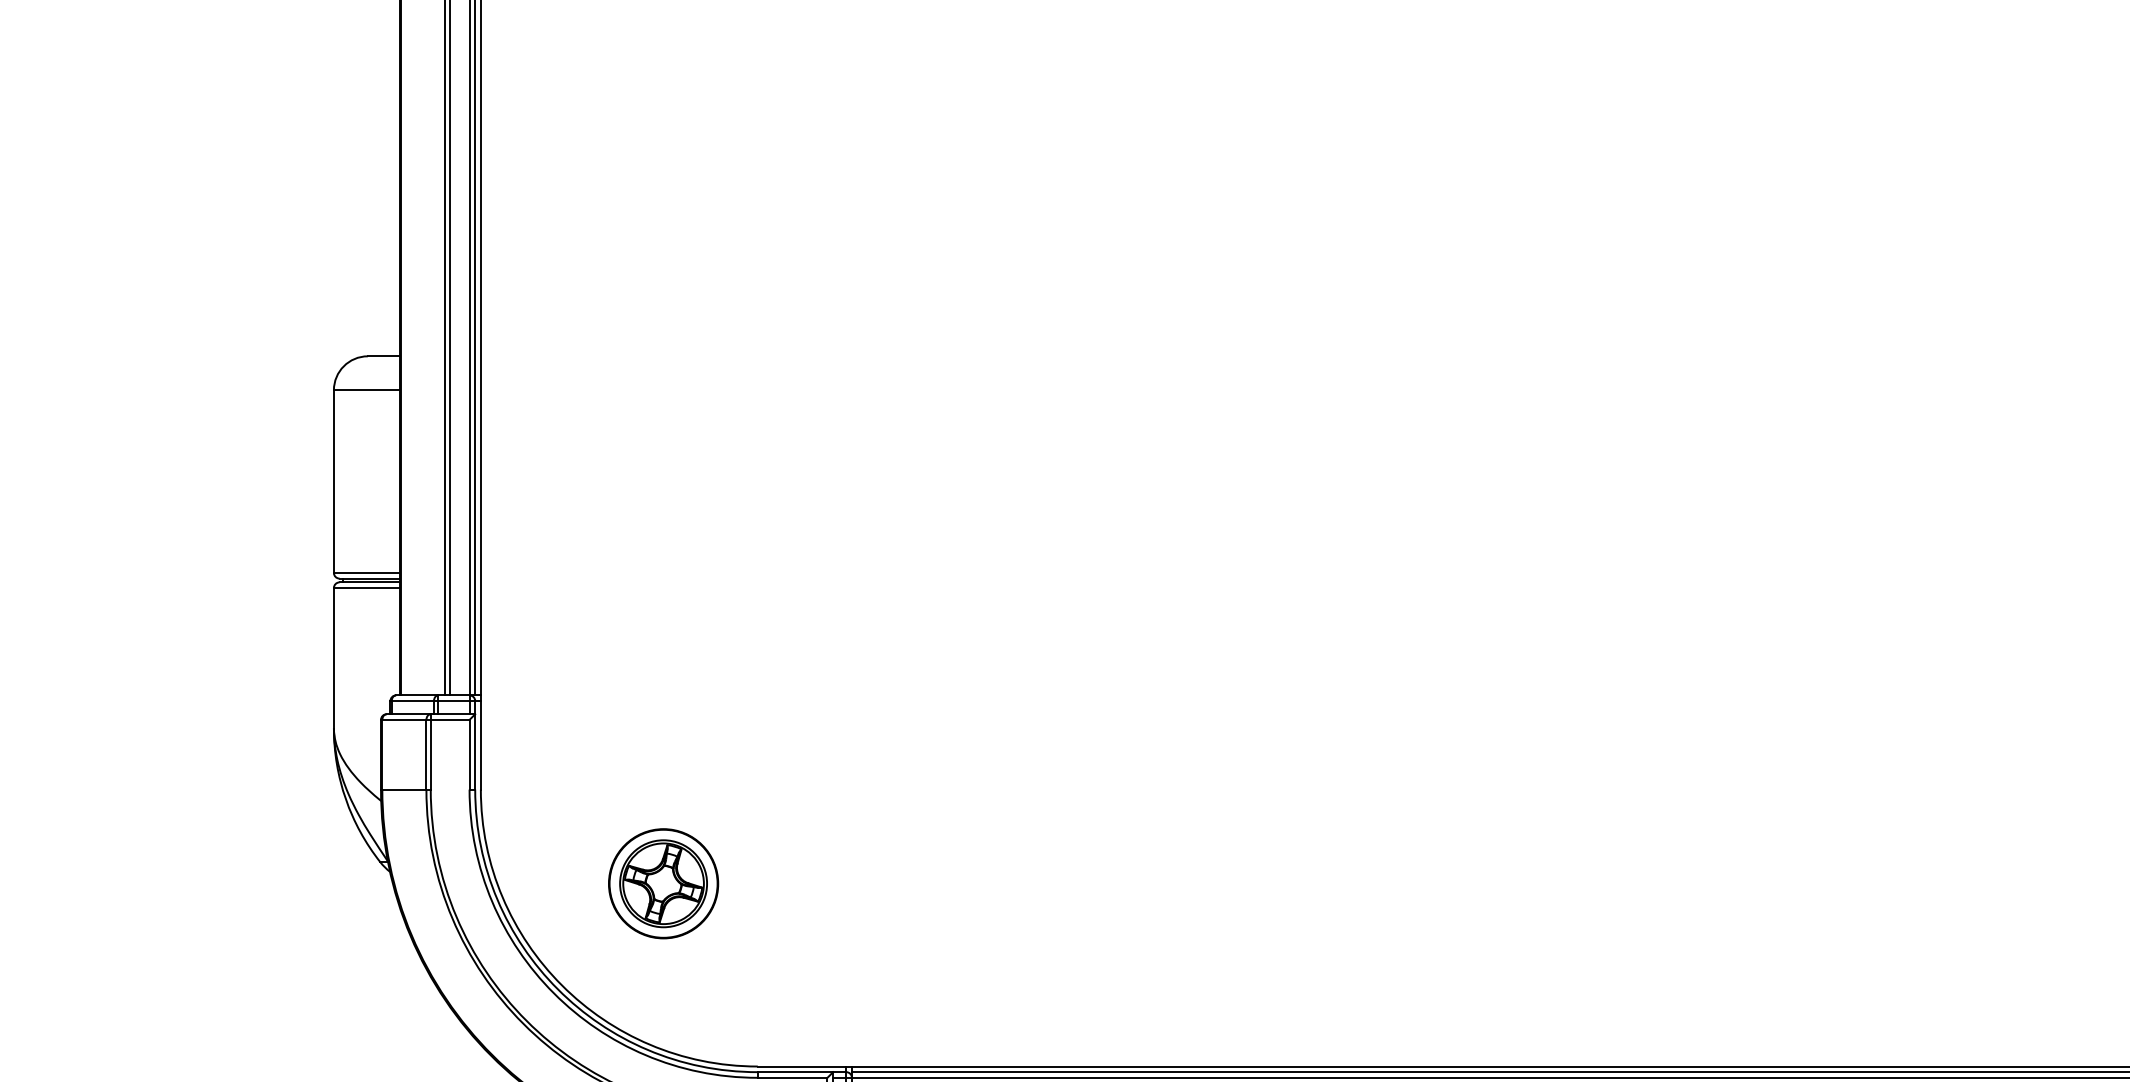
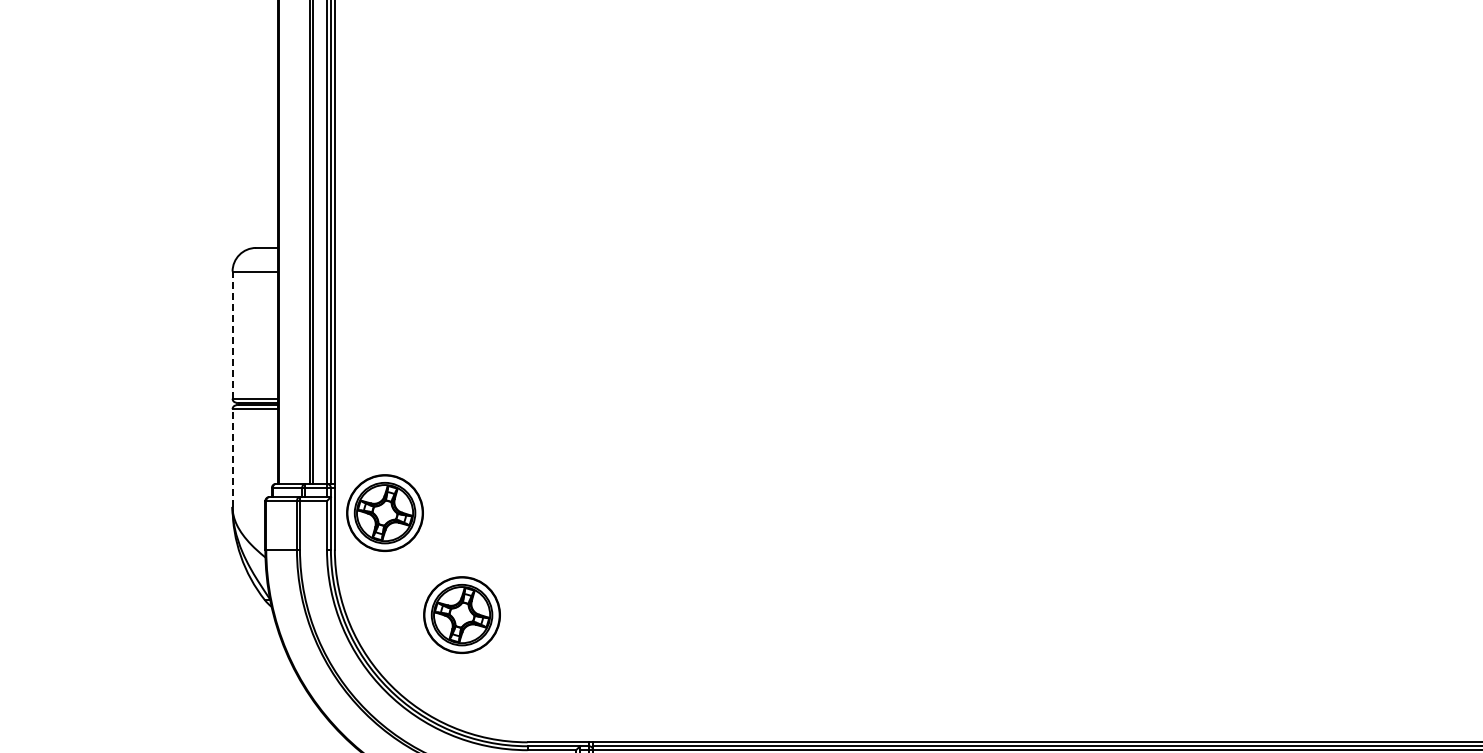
line: (333, 482) -> (232, 335), solid -> dashed
line: (333, 658) -> (232, 458), solid -> dashed
part: (552, 736) -> (384, 512), added

